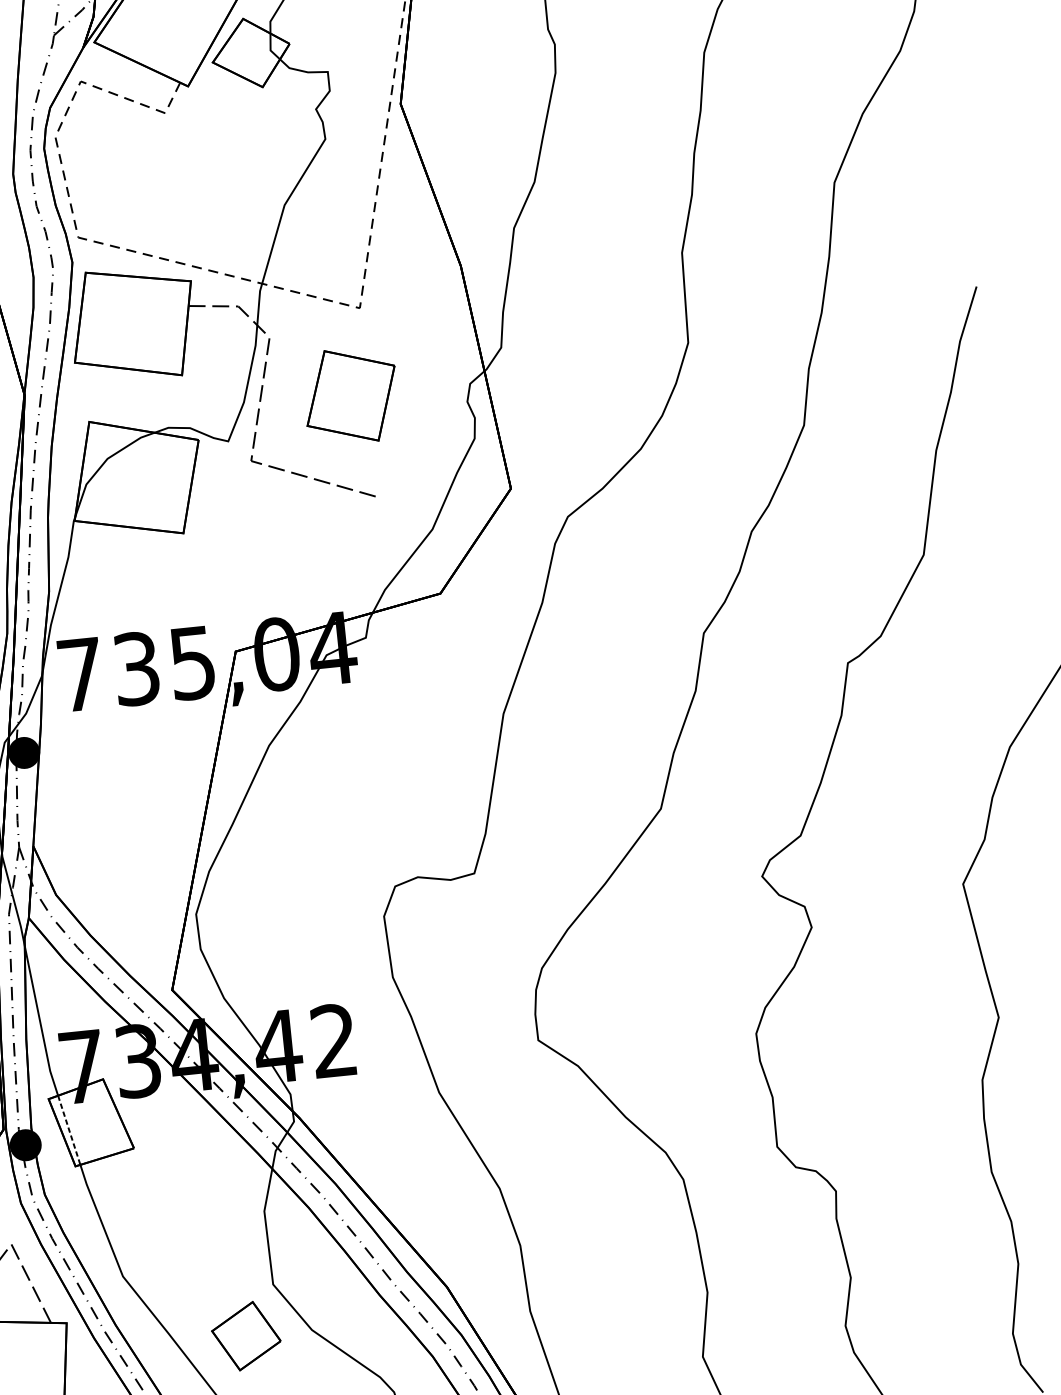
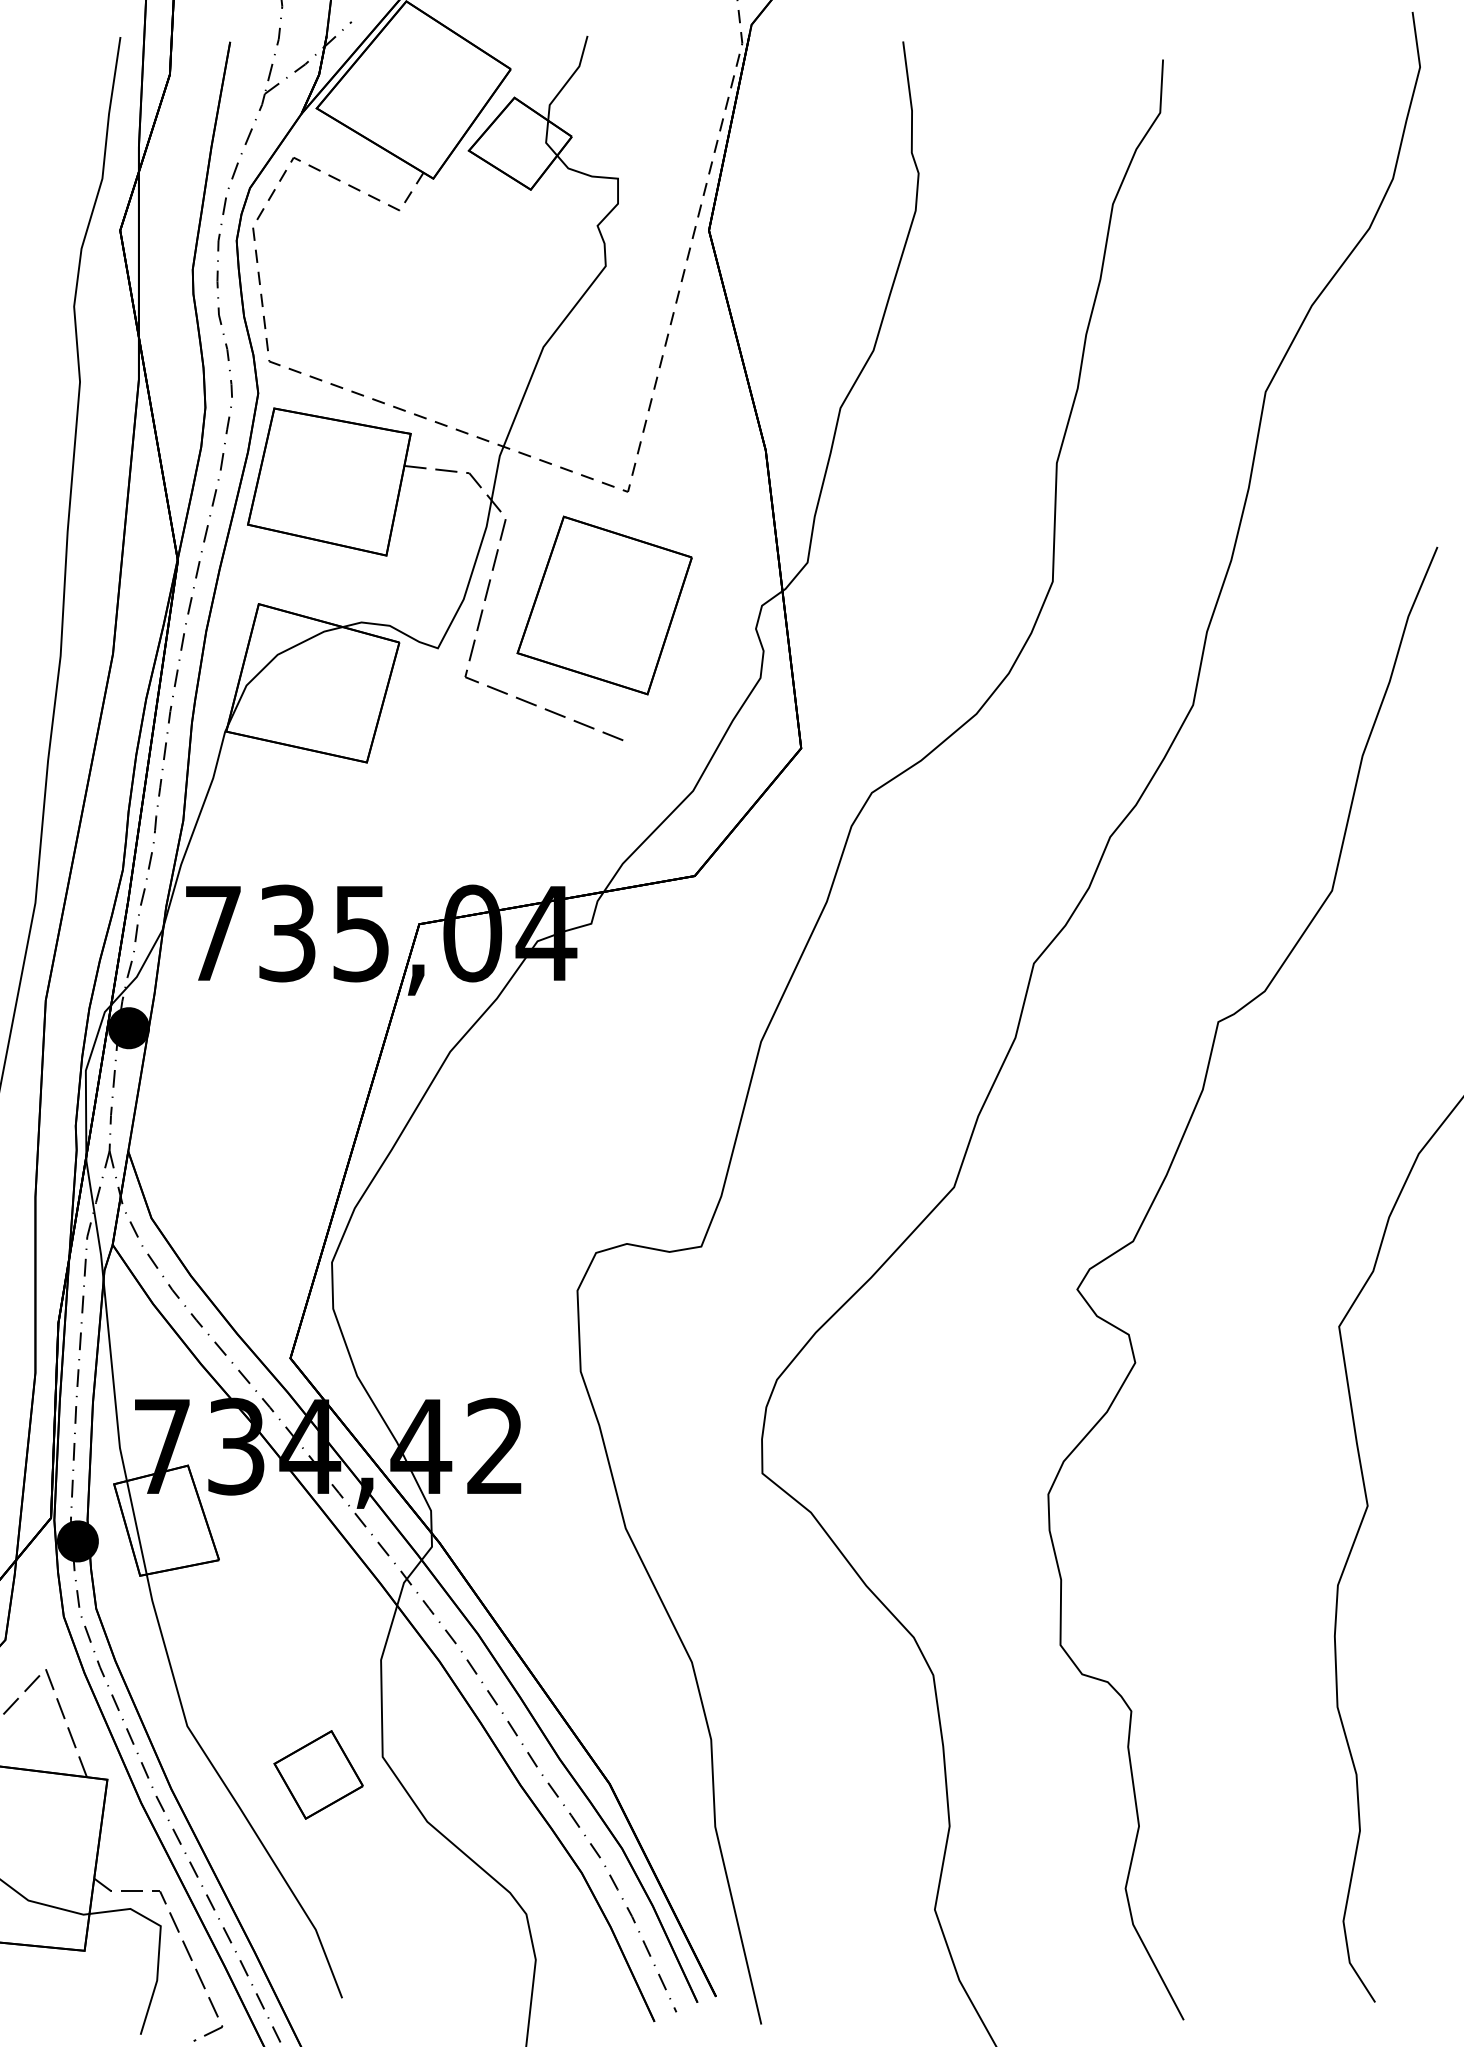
part: (350, 395) -> (604, 605), size x1.43
line: (68, 1130) -> (136, 1527), dashed -> solid
part: (246, 1335) -> (318, 1774), moved

